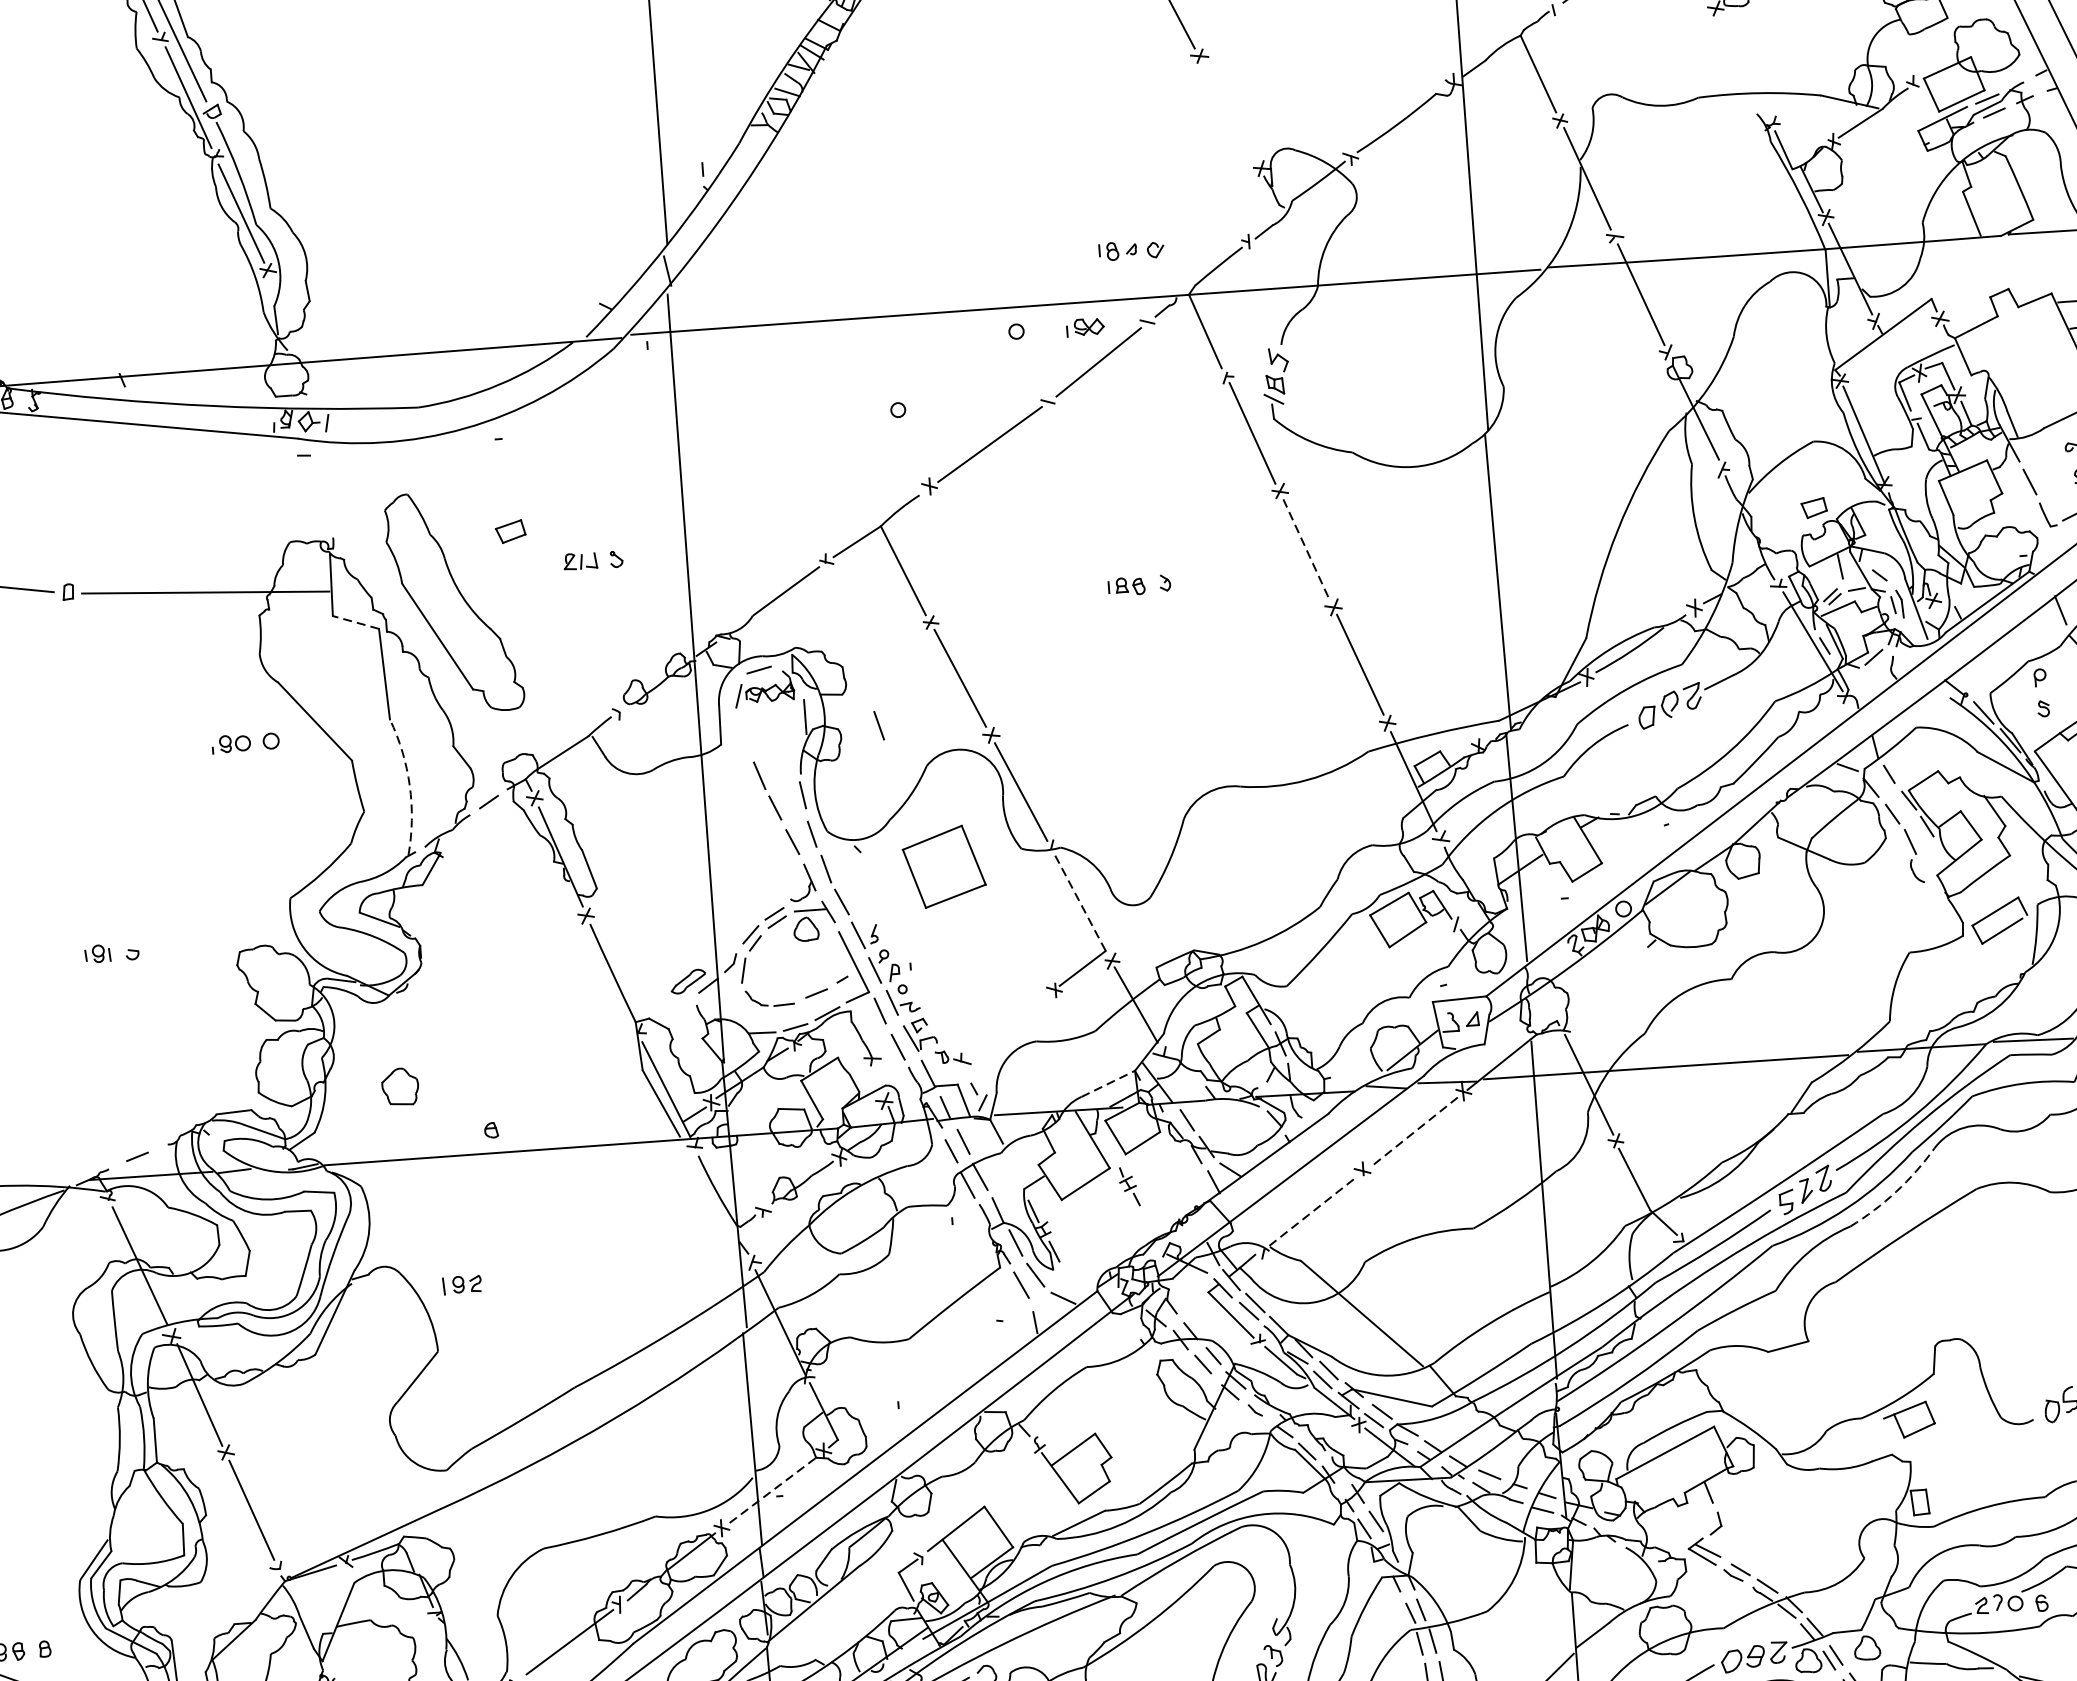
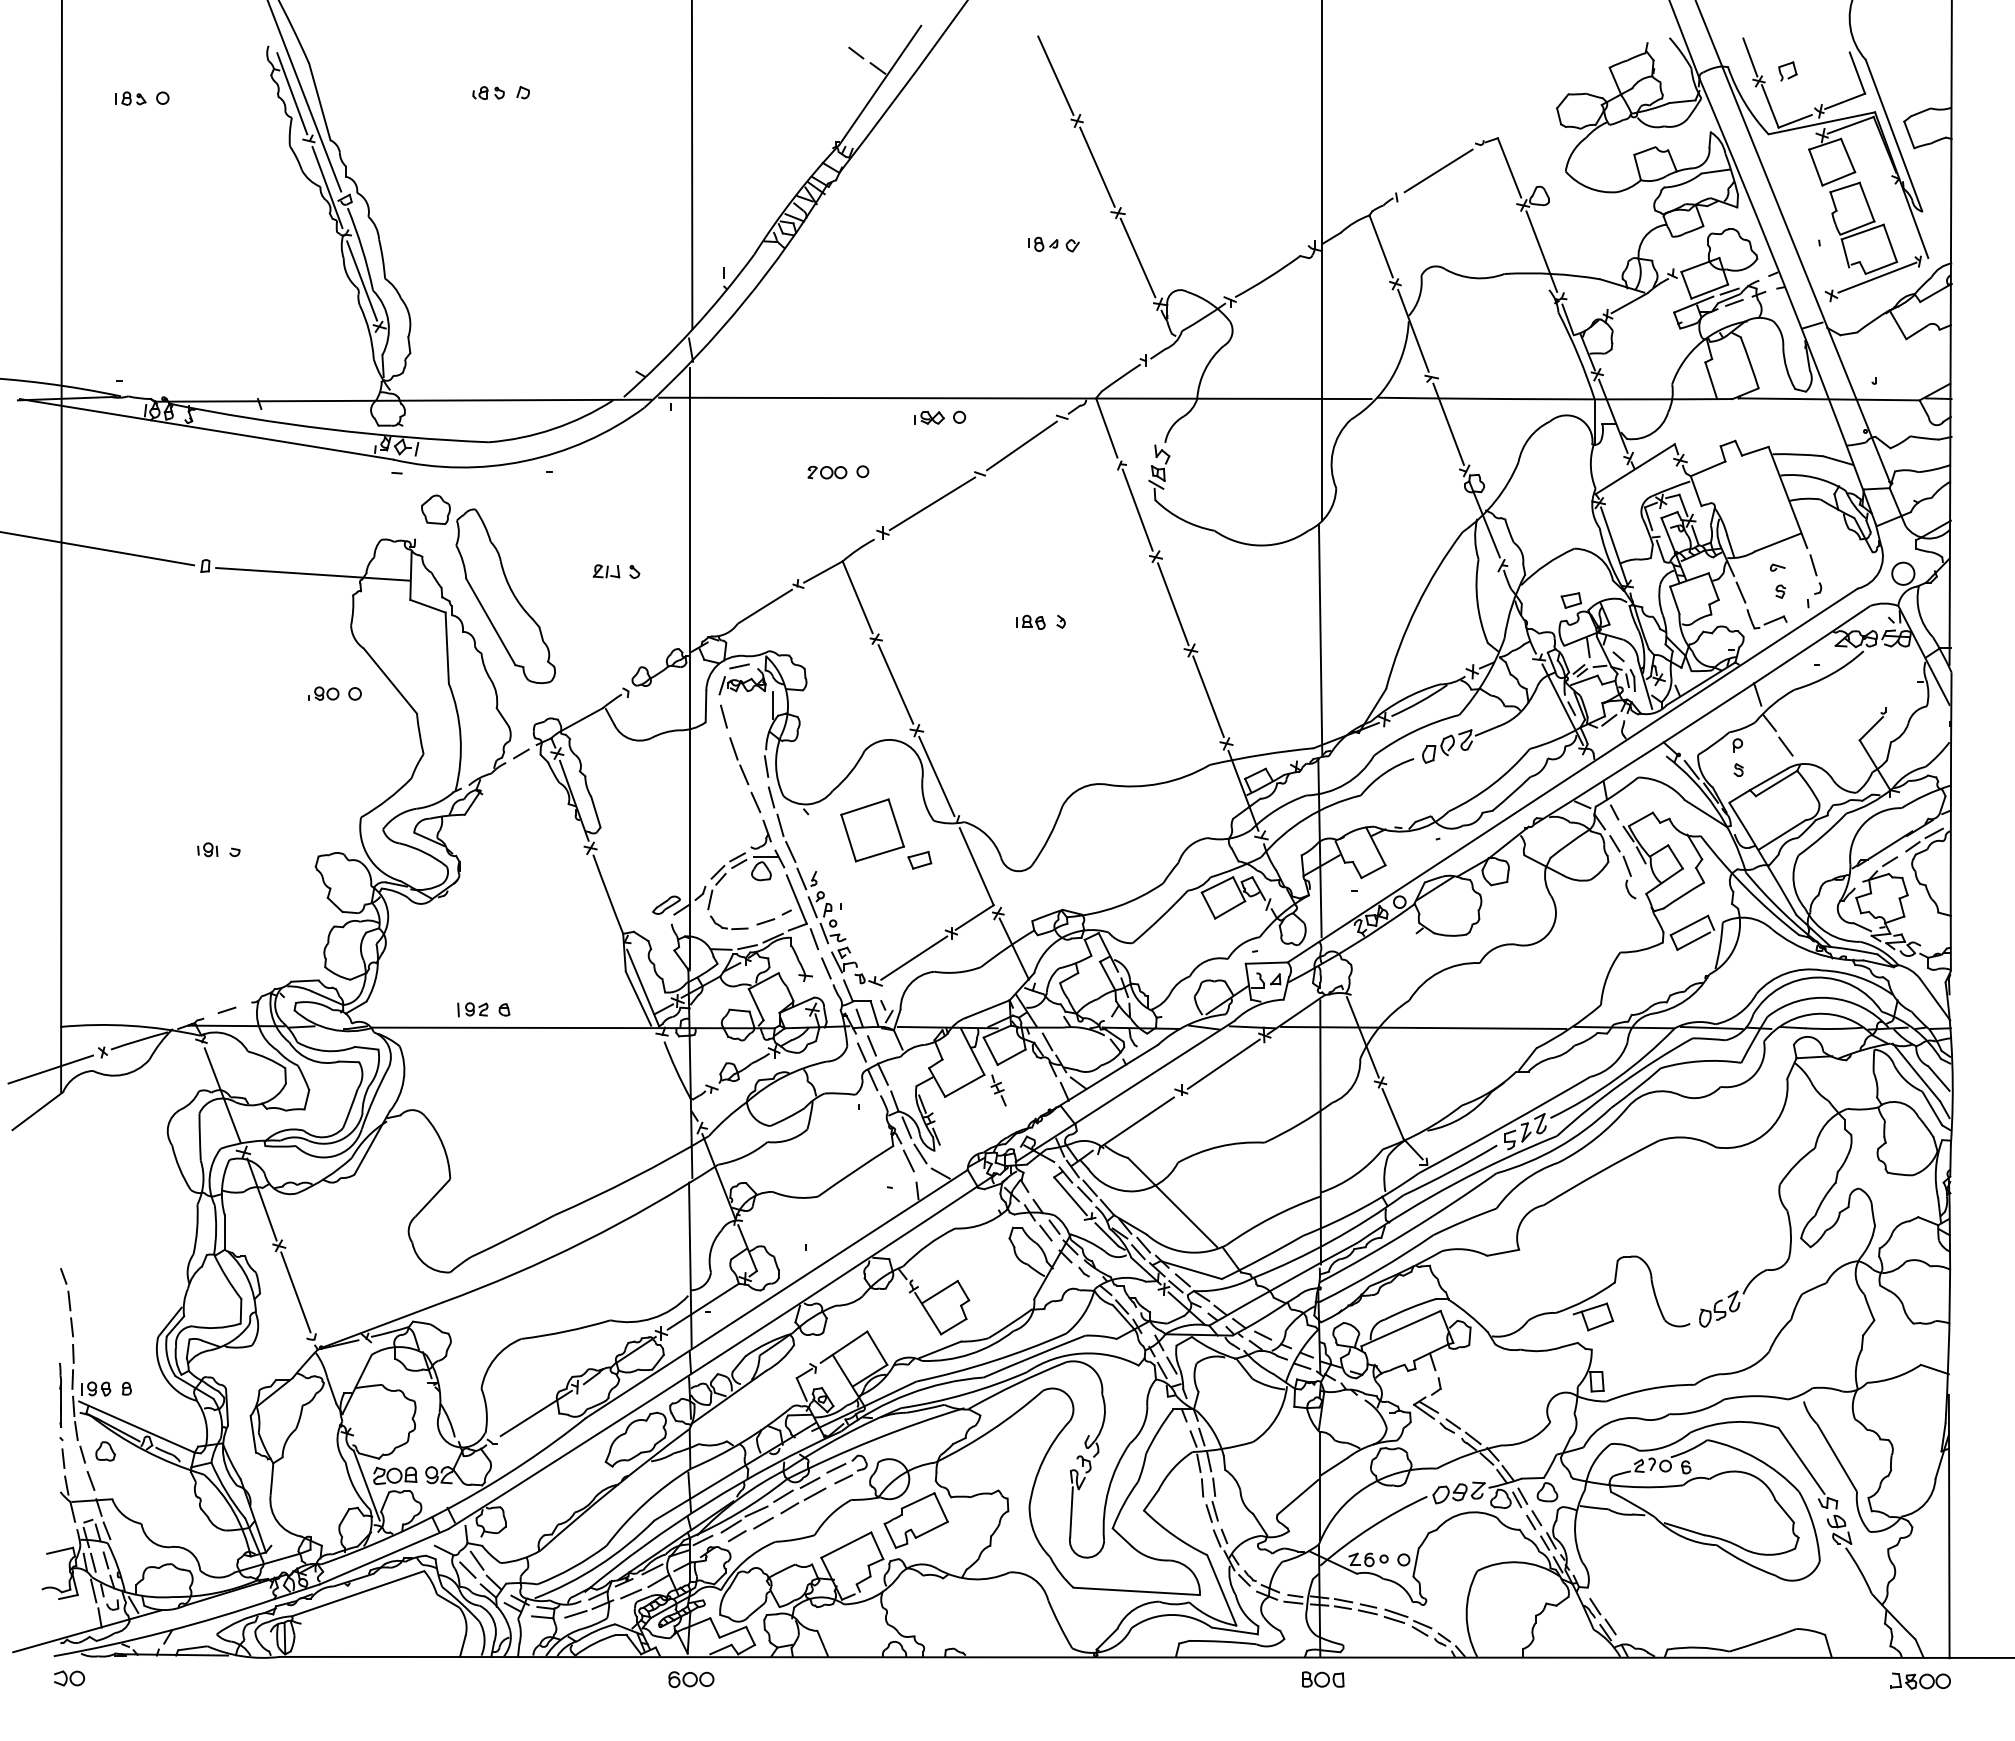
line: (1743, 65) -> (1541, 251), added
line: (1228, 111) -> (1137, 257), added
part: (1131, 250) -> (1053, 244), moved
part: (1085, 326) -> (929, 417), moved
part: (853, 414) -> (827, 472), added
part: (510, 531) -> (919, 860), moved
line: (1306, 550) -> (1173, 604), dashed -> solid
line: (355, 622) -> (427, 606), dashed -> solid
line: (878, 725) -> (723, 716), moved
arc: (409, 785) -> (460, 736), dashed -> solid
line: (1080, 904) -> (976, 867), dashed -> solid
line: (1009, 1025) -> (914, 957), added
line: (1108, 1083) -> (988, 1008), dashed -> solid
part: (399, 1086) -> (435, 509), moved
line: (1413, 1132) -> (1223, 1064), dashed -> solid
arc: (1896, 1192) -> (1596, 1138), dashed -> solid
line: (1309, 1214) -> (1137, 1122), dashed -> solid
part: (461, 1284) -> (472, 1009), moved
line: (773, 1490) -> (703, 1306), dashed -> solid

